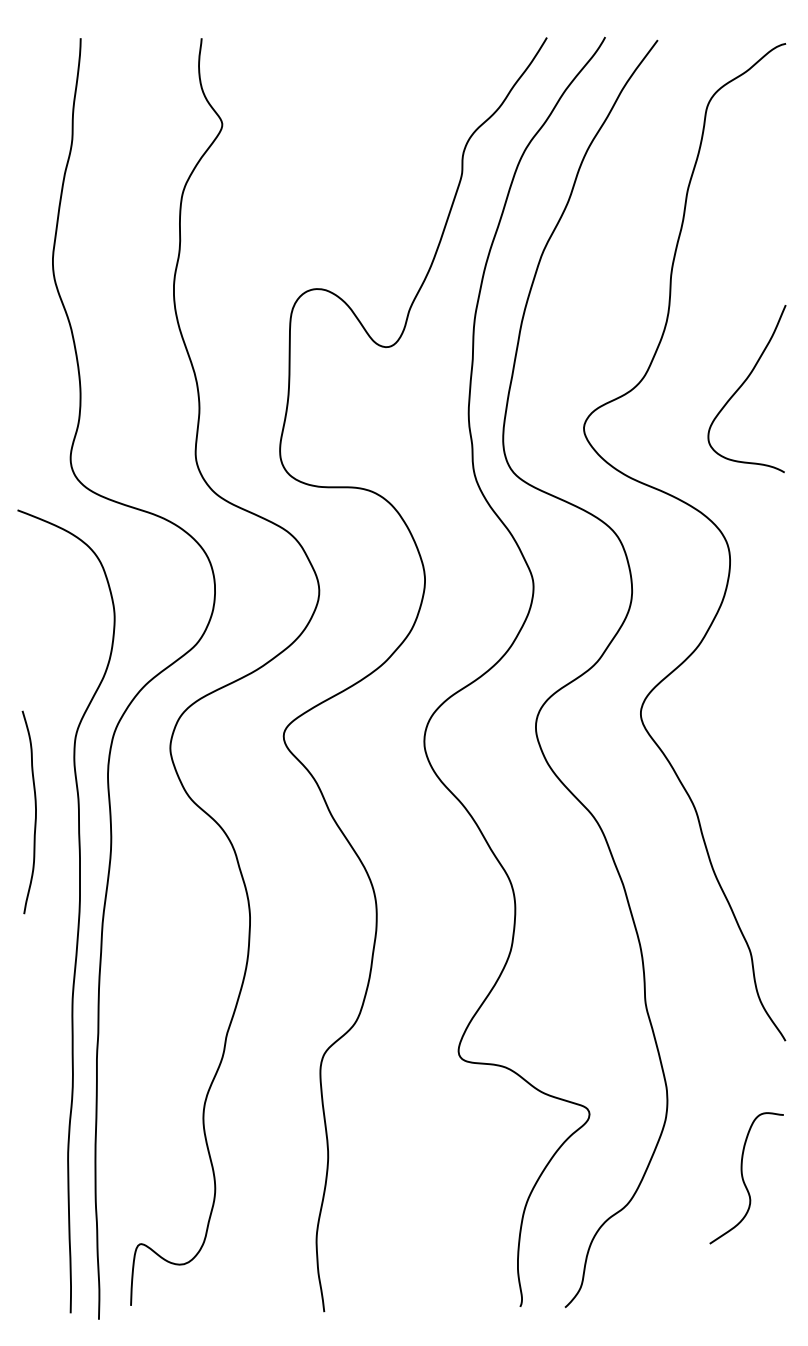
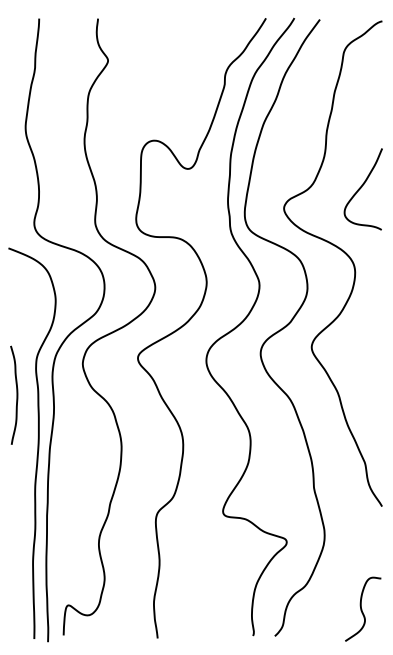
curve: (745, 1178) -> (362, 609), moved

